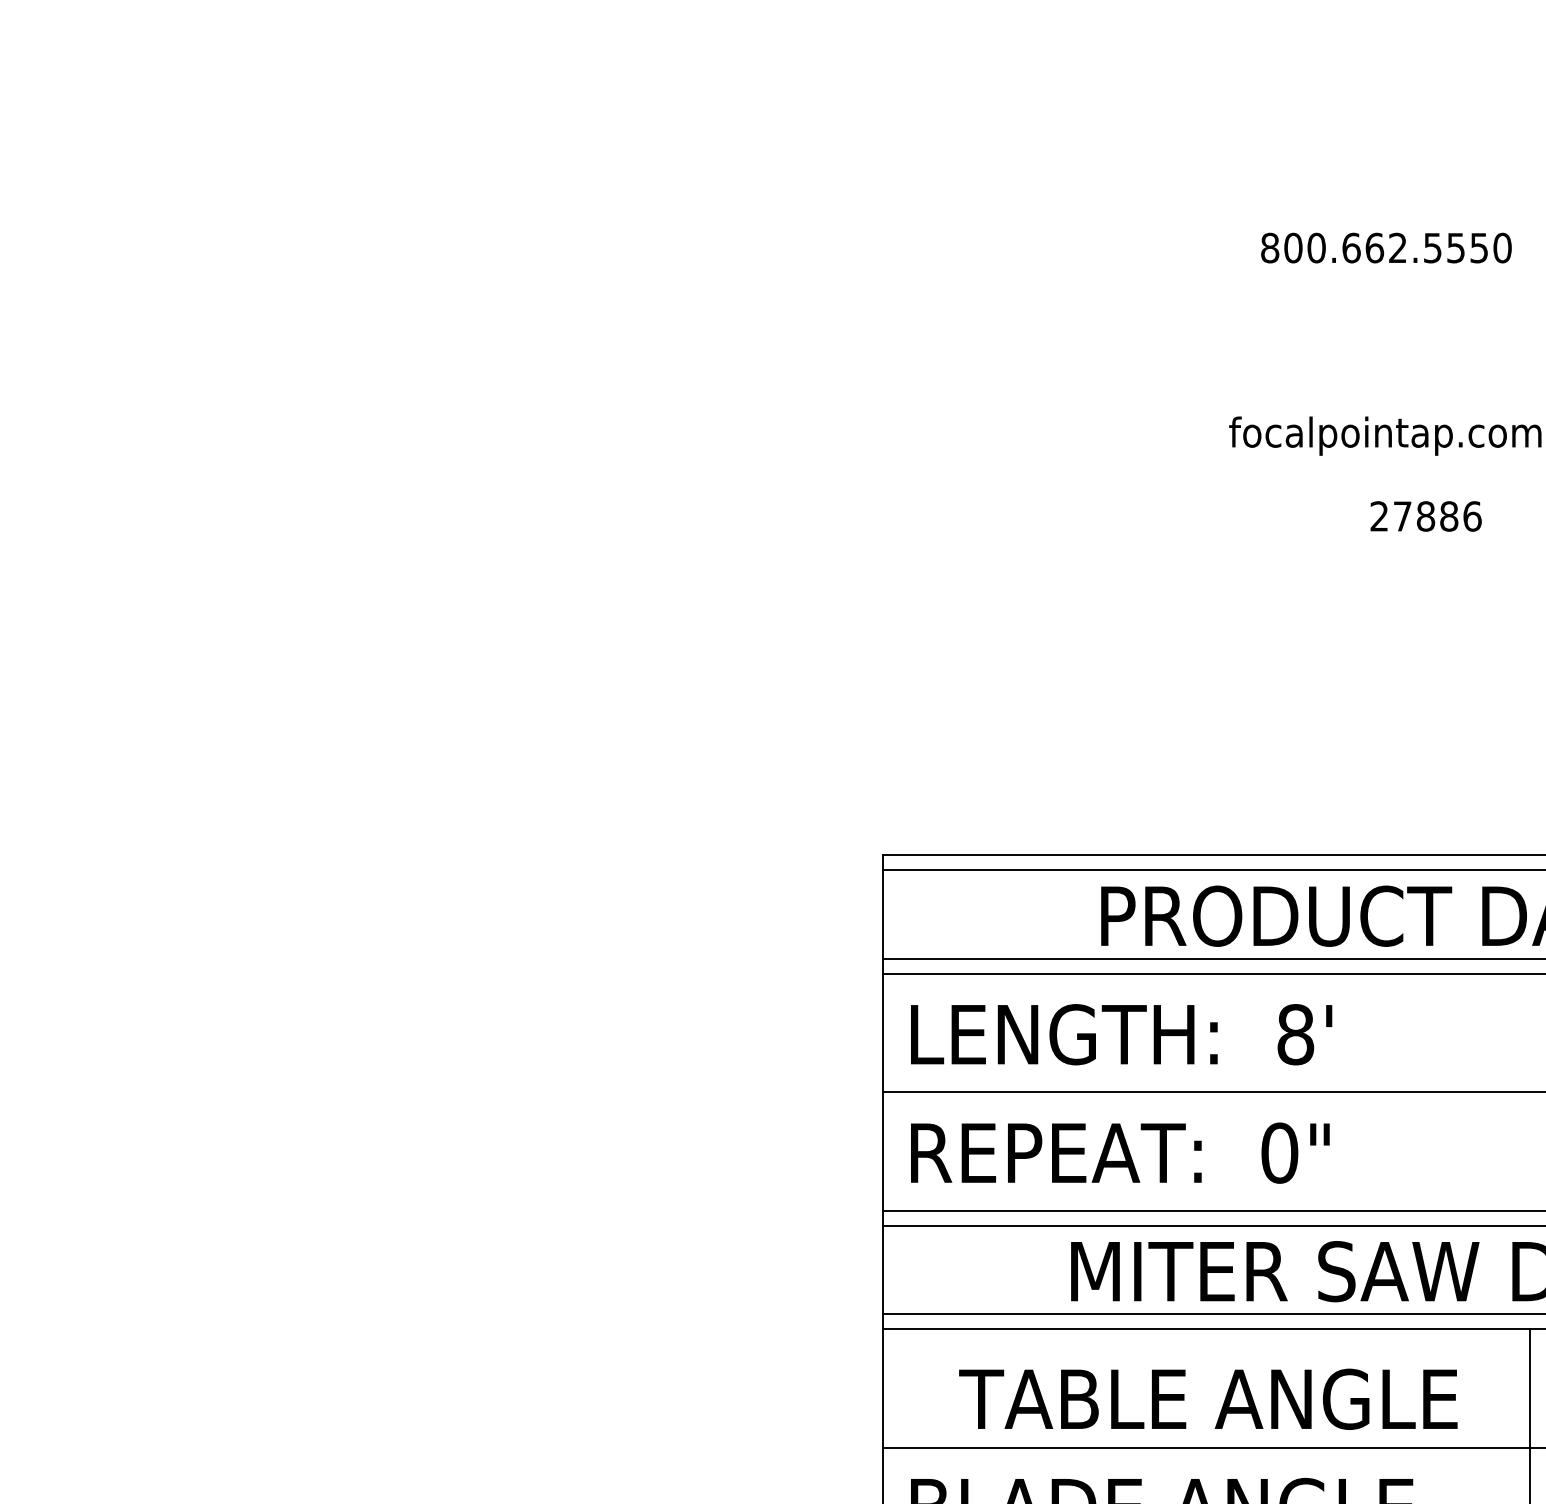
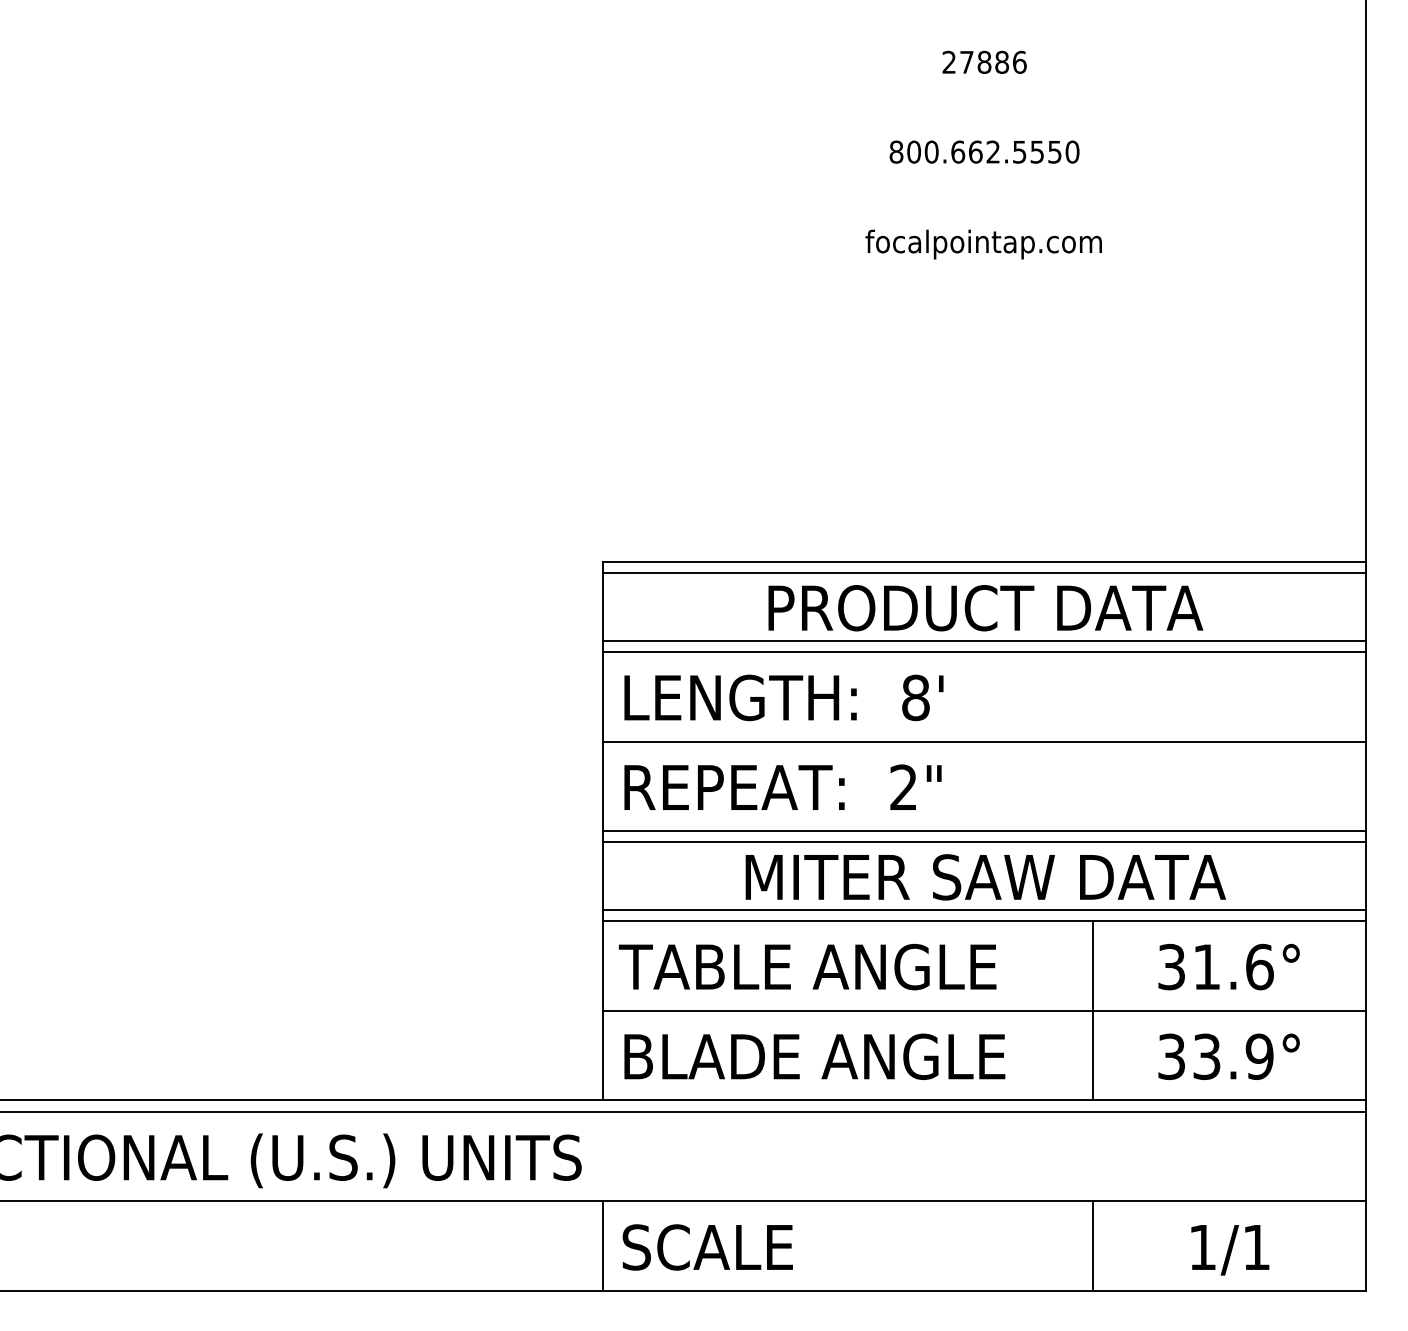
text: (1386, 247) -> (984, 151), moved
text: (1425, 515) -> (984, 61), moved
text: (1279, 1152) -> (903, 787), 0" -> 2"
text: (1208, 1398) -> (807, 966), moved

